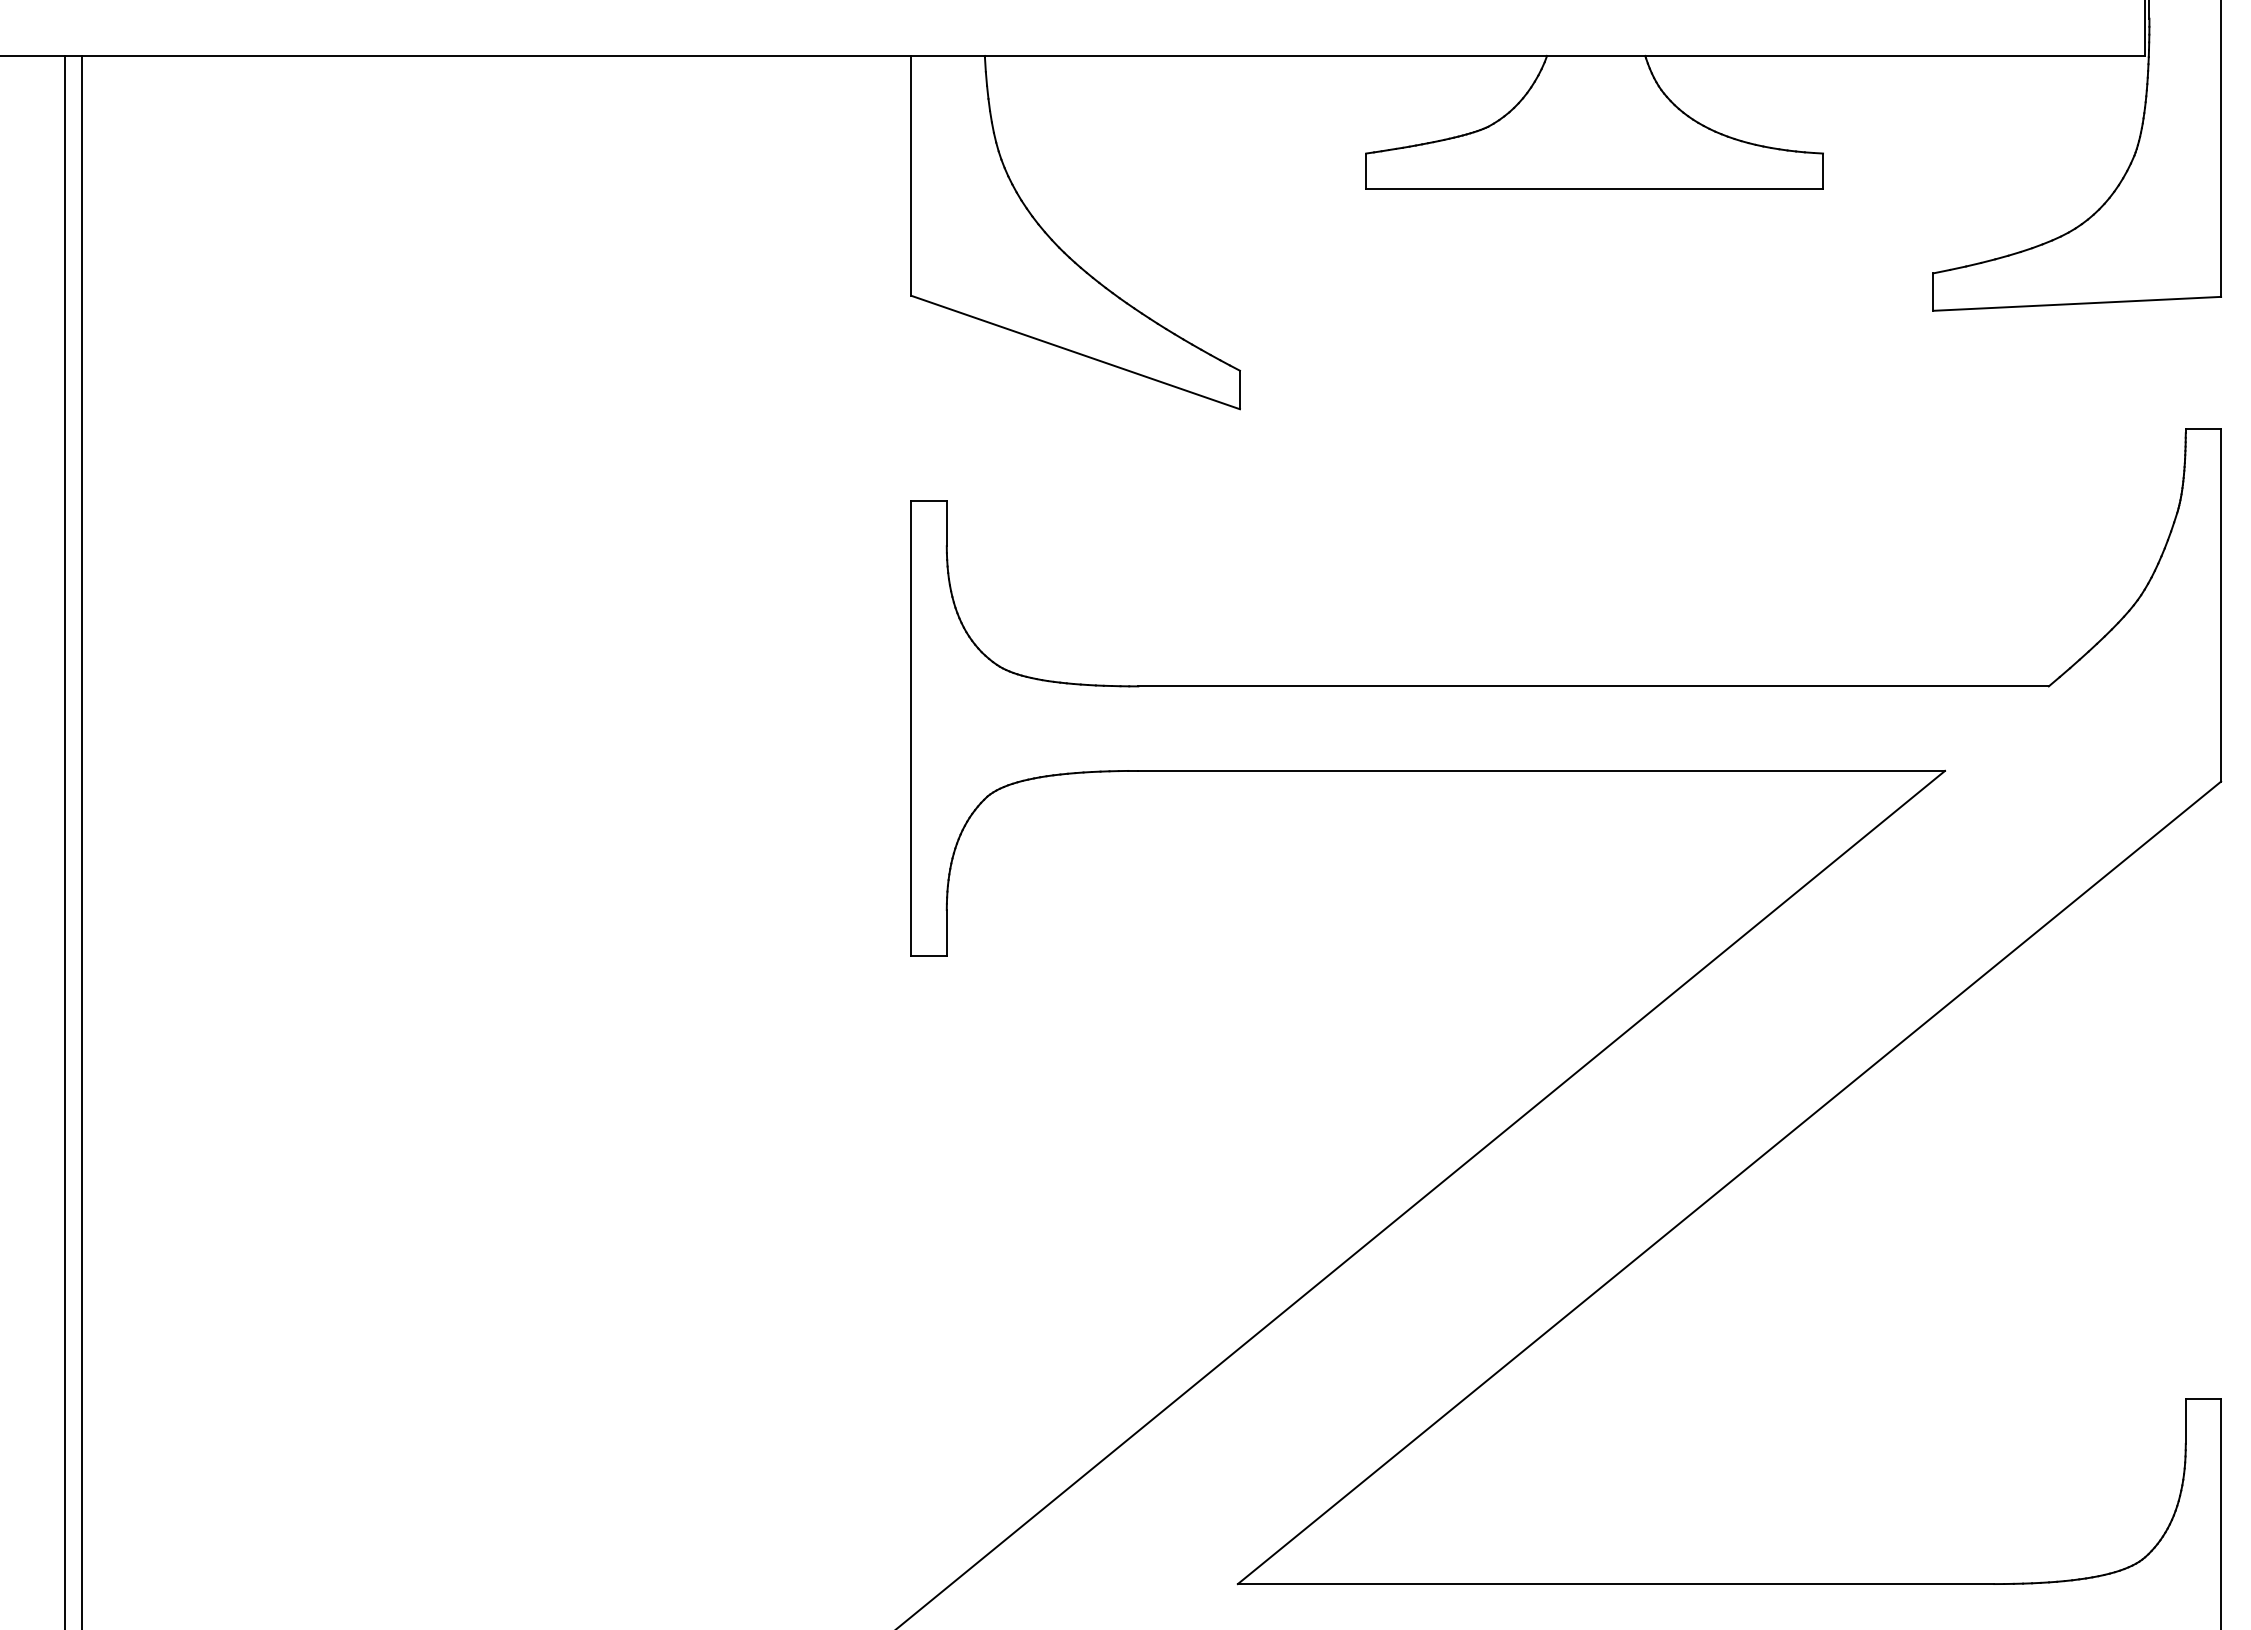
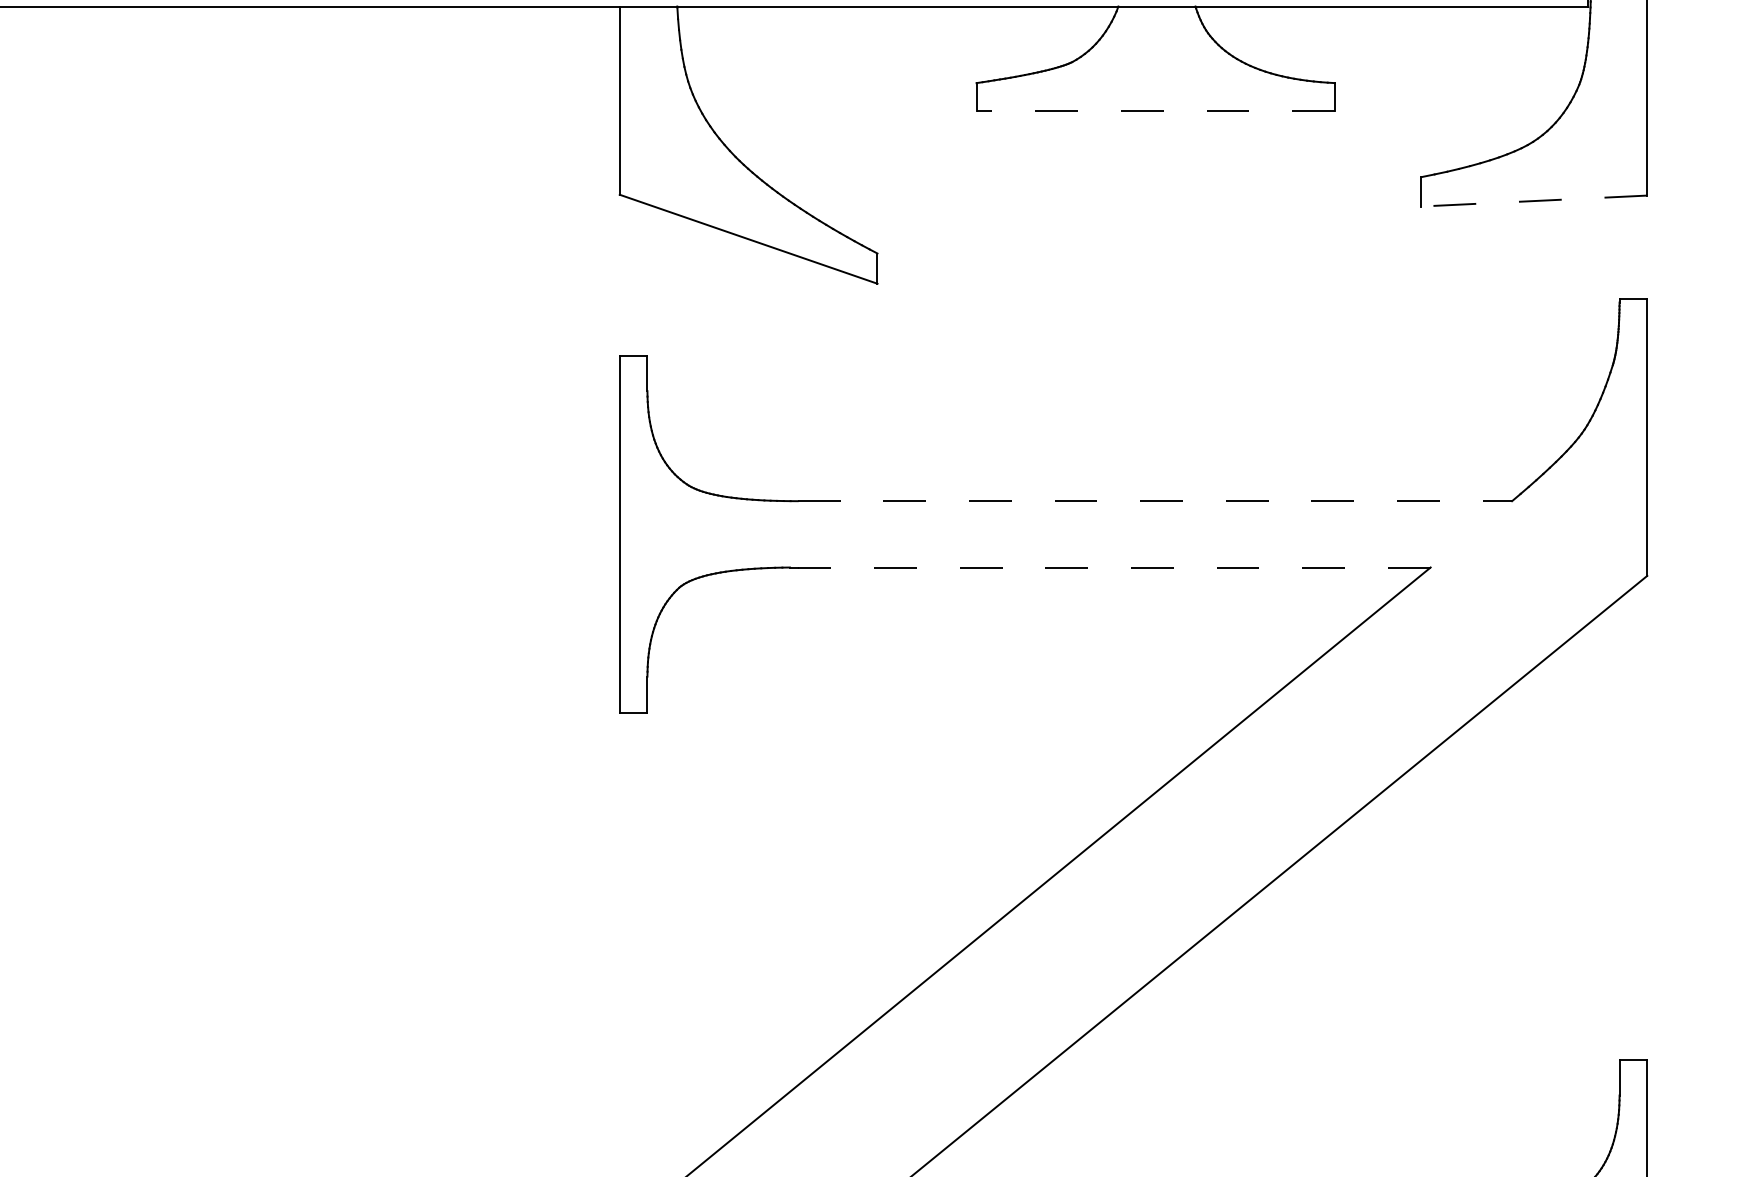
line: (1594, 188) -> (1155, 110), solid -> dashed
line: (2076, 303) -> (1533, 200), solid -> dashed
line: (1594, 686) -> (1155, 501), solid -> dashed
line: (1541, 770) -> (1114, 567), solid -> dashed

